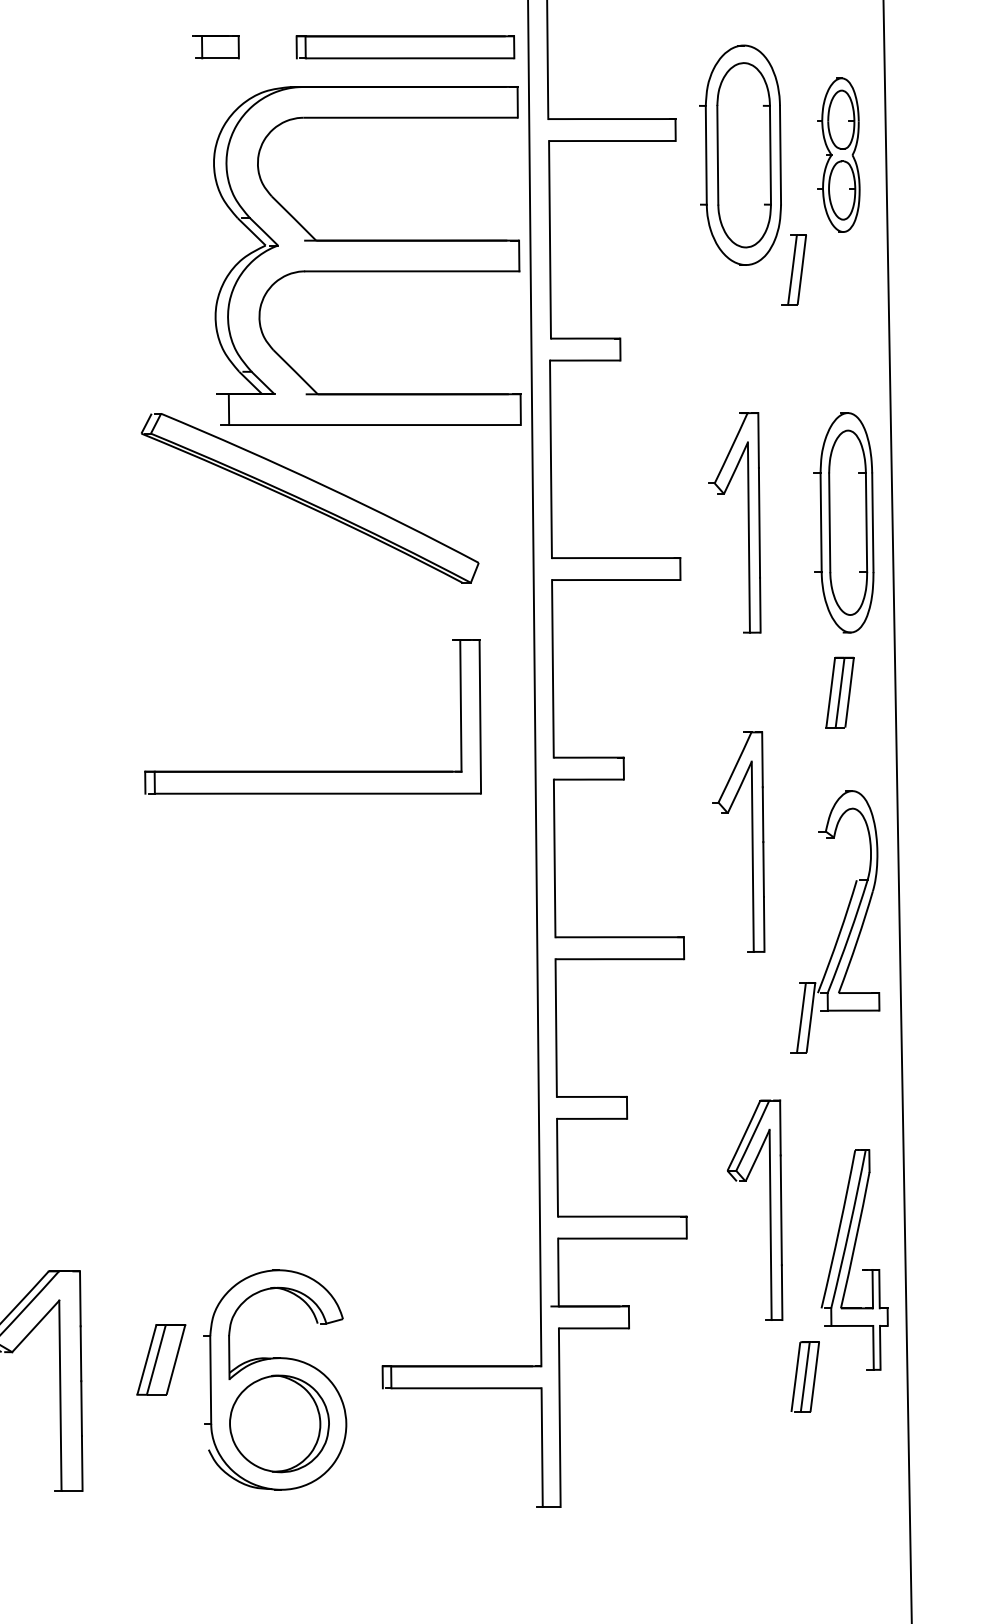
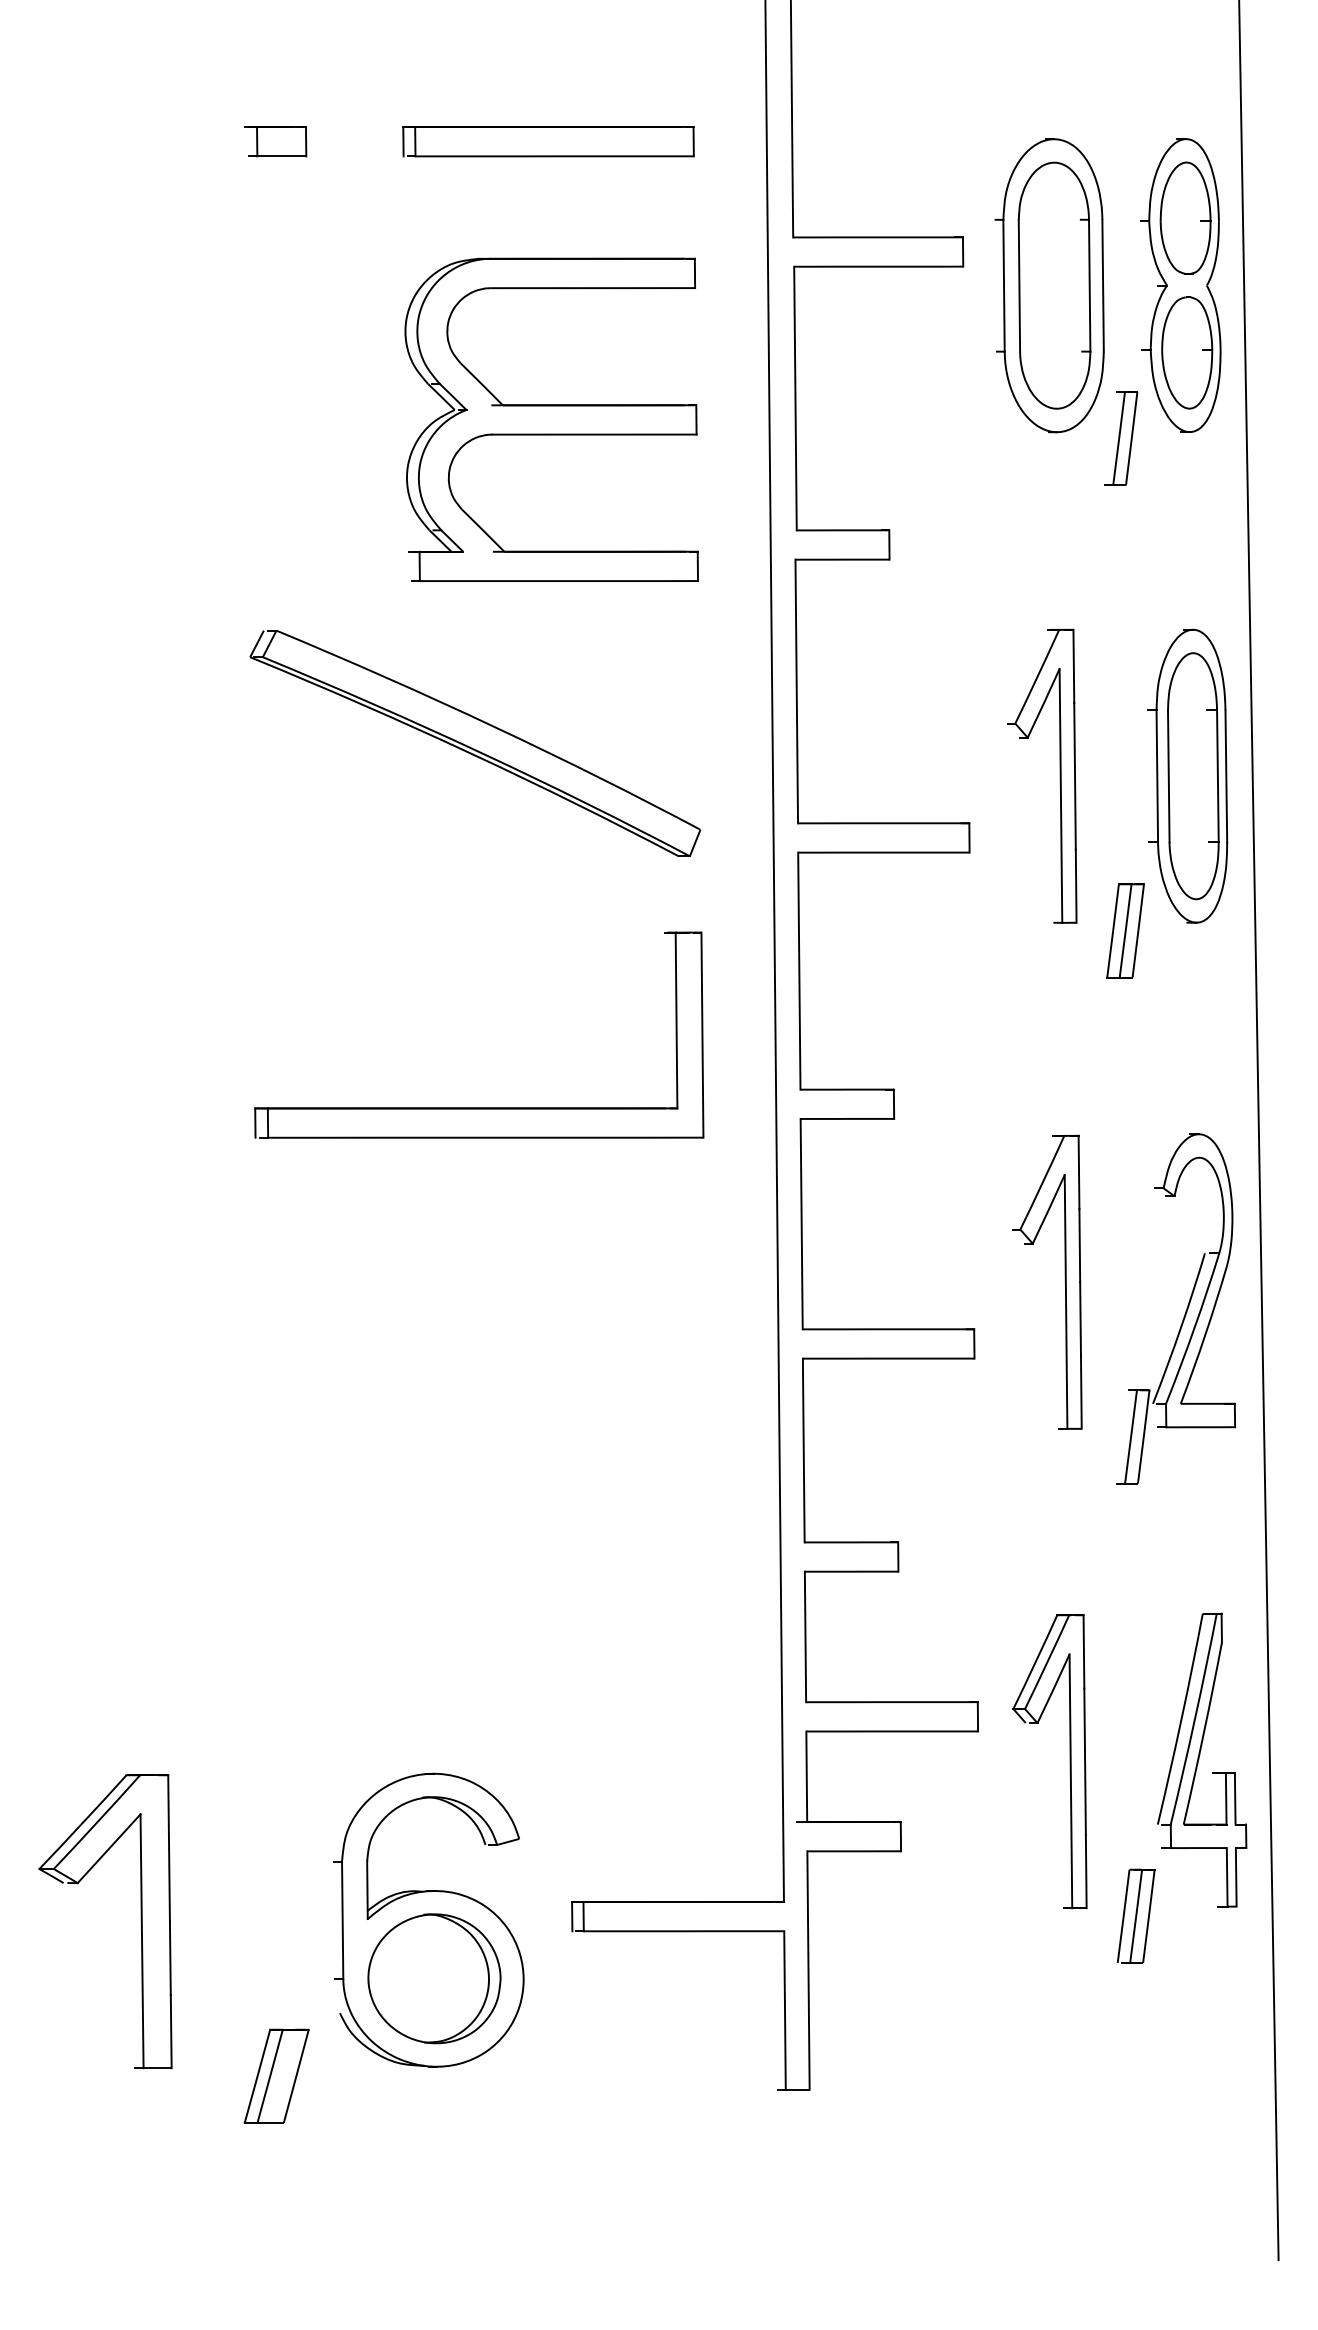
part: (215, 47) -> (275, 141), moved
part: (405, 47) -> (548, 141), moved
part: (838, 155) -> (1180, 285), size x1.43
part: (367, 255) -> (551, 419), size x0.71
part: (840, 692) -> (1125, 930), moved
part: (751, 839) -> (1064, 1279), moved
part: (769, 1210) -> (1069, 1761), moved
part: (161, 1359) -> (276, 2075), moved

